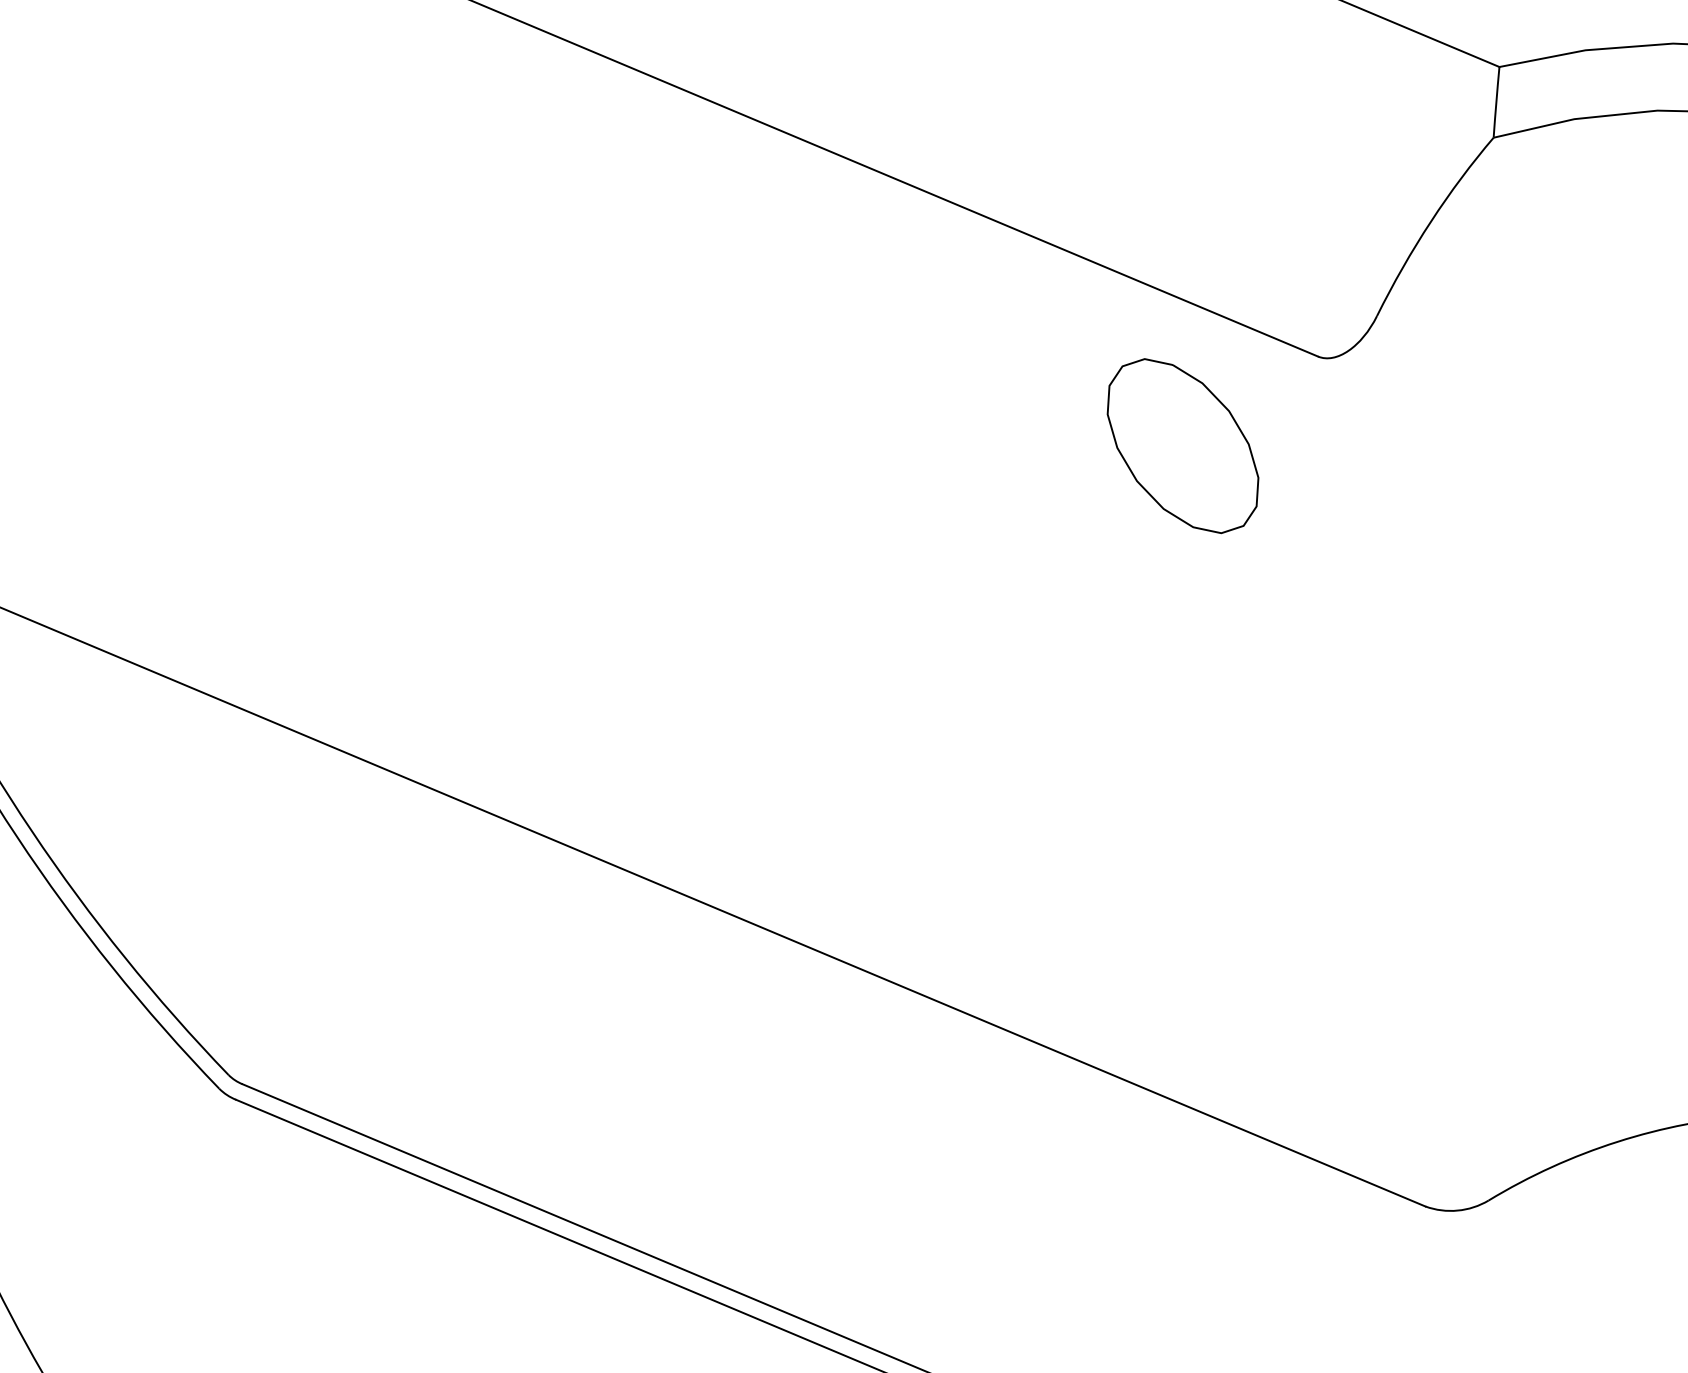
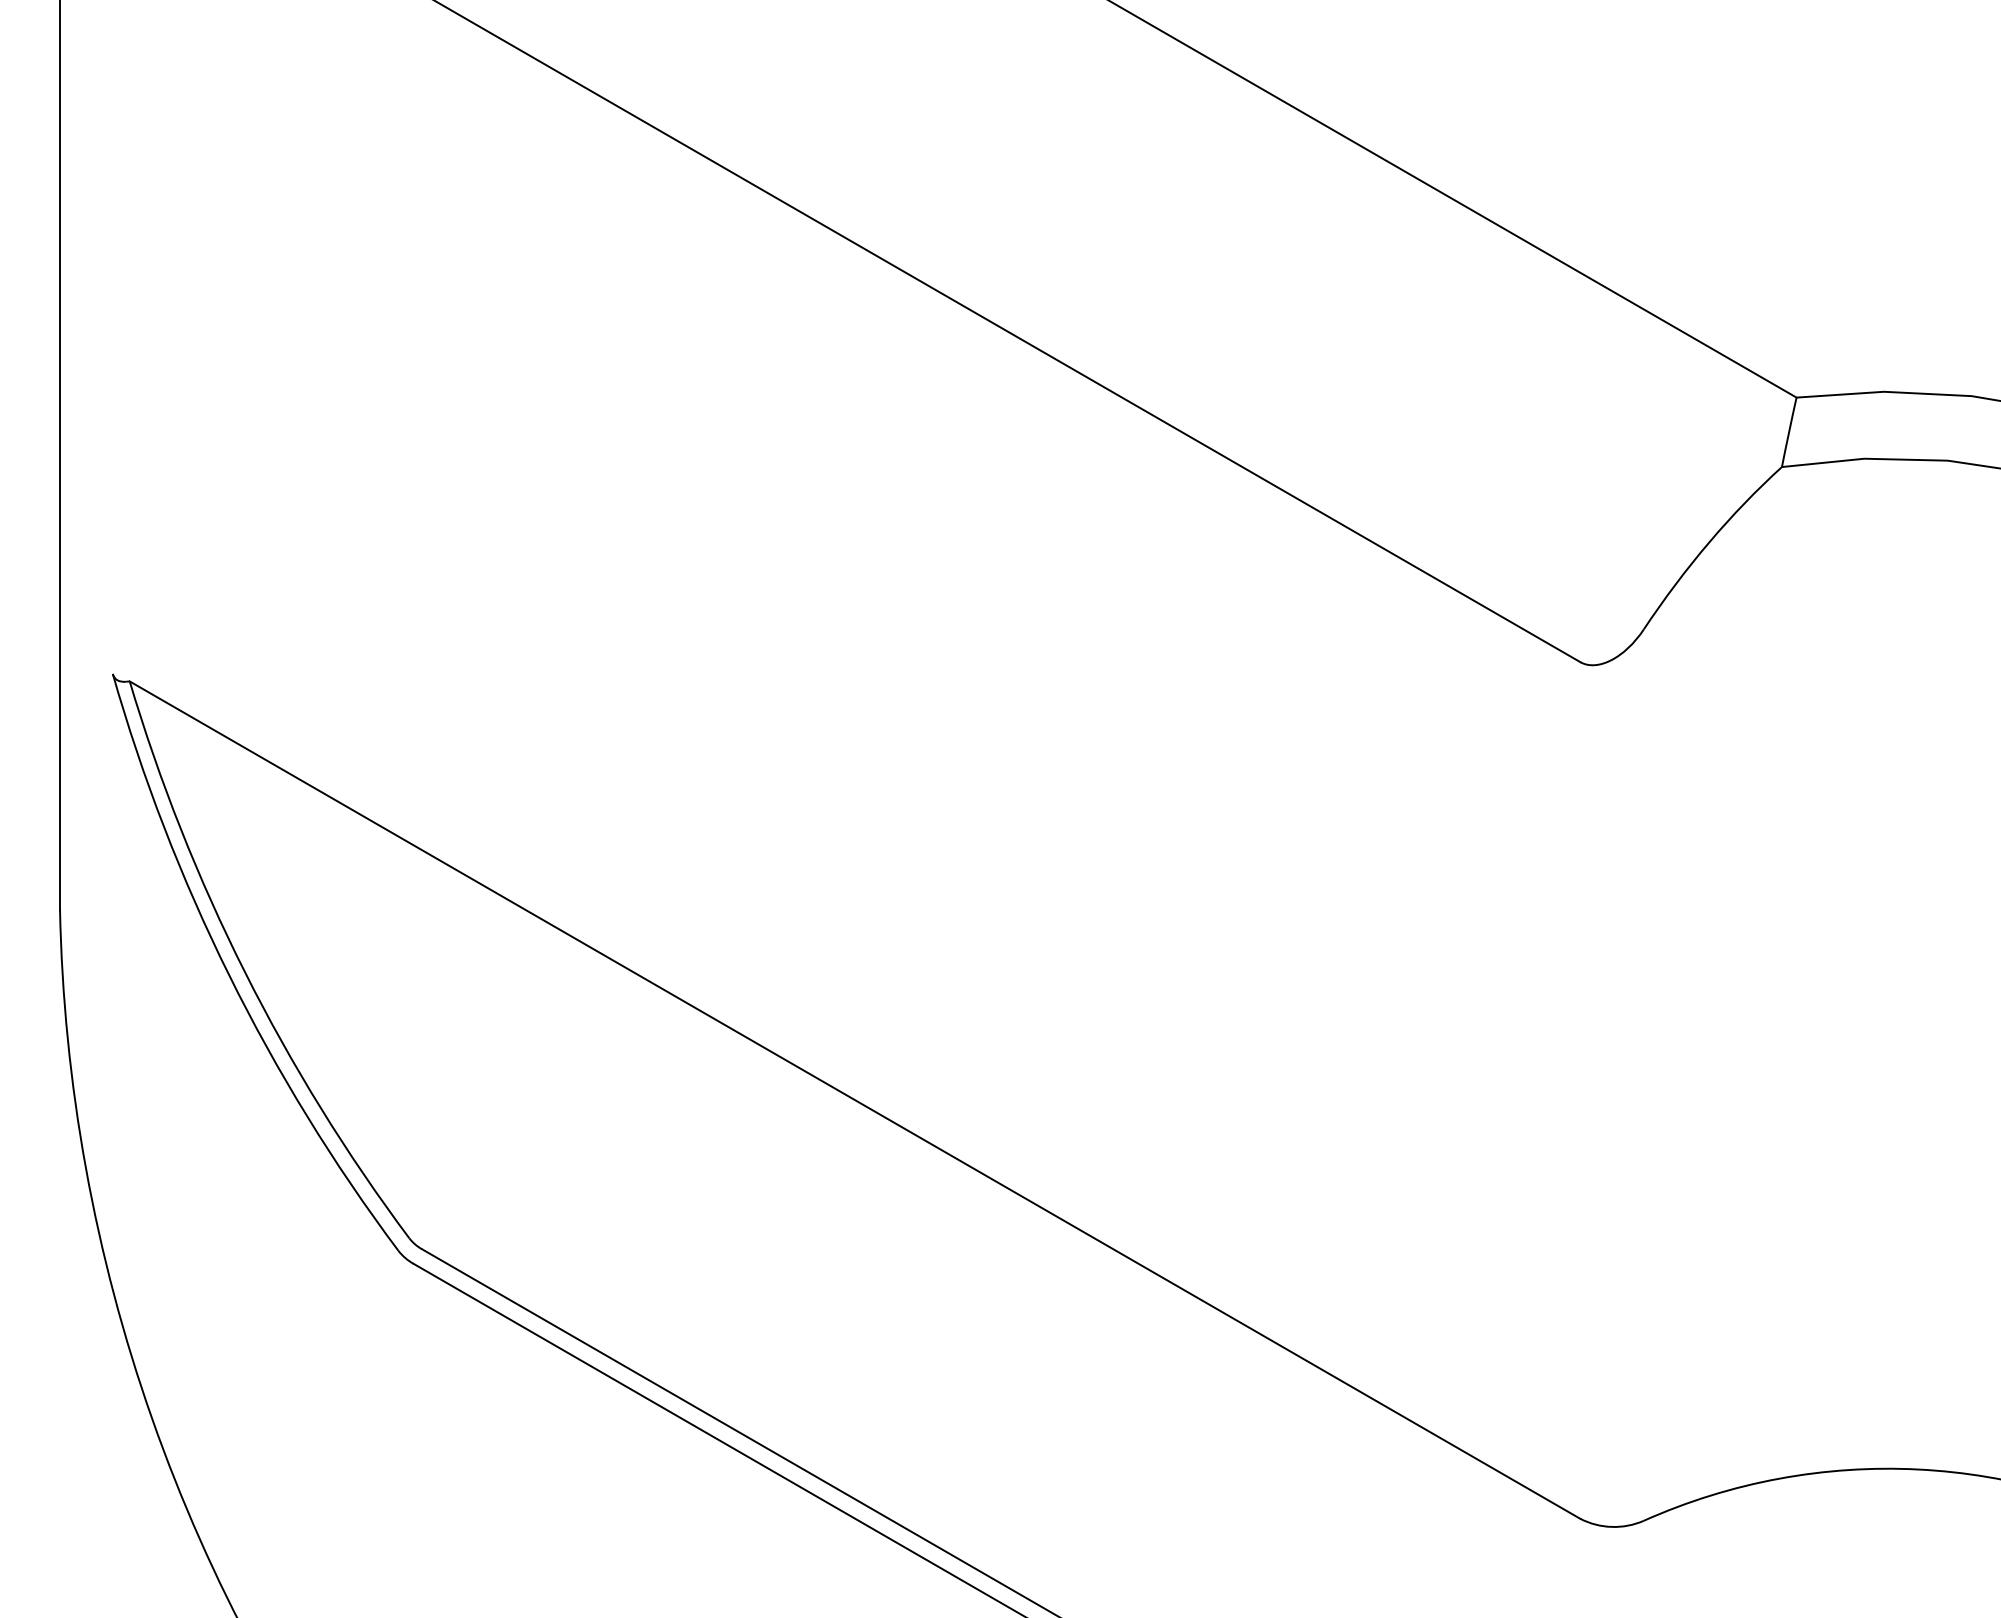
part: (1182, 446) -> (1434, 734), removed

